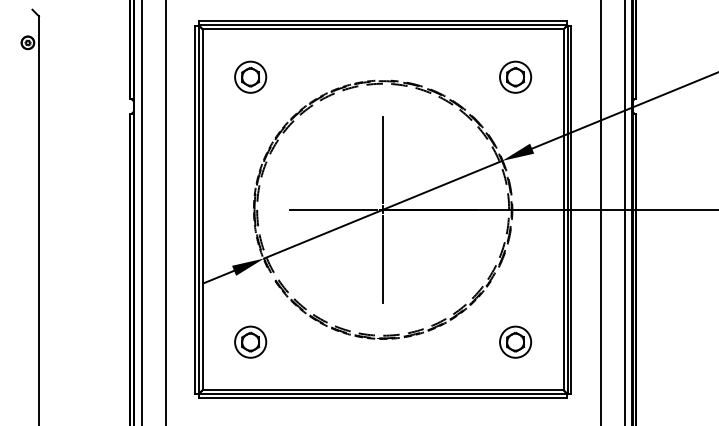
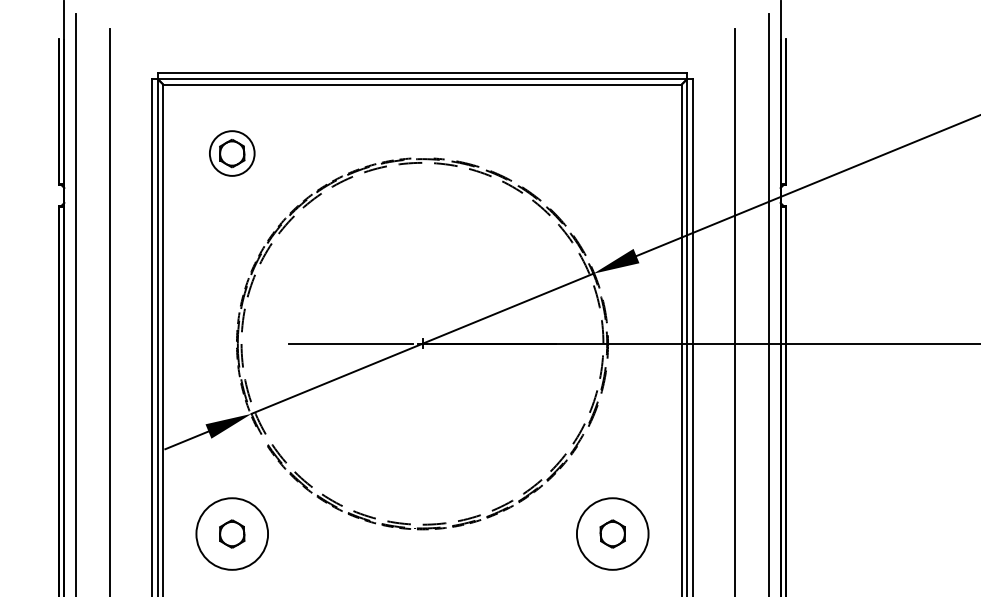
part: (515, 76) -> (612, 152), removed
line: (383, 159) -> (423, 271), removed
line: (383, 259) -> (423, 415), removed
circle: (250, 341) -> (232, 533), size x1.6
circle: (515, 341) -> (612, 533), size x1.6

